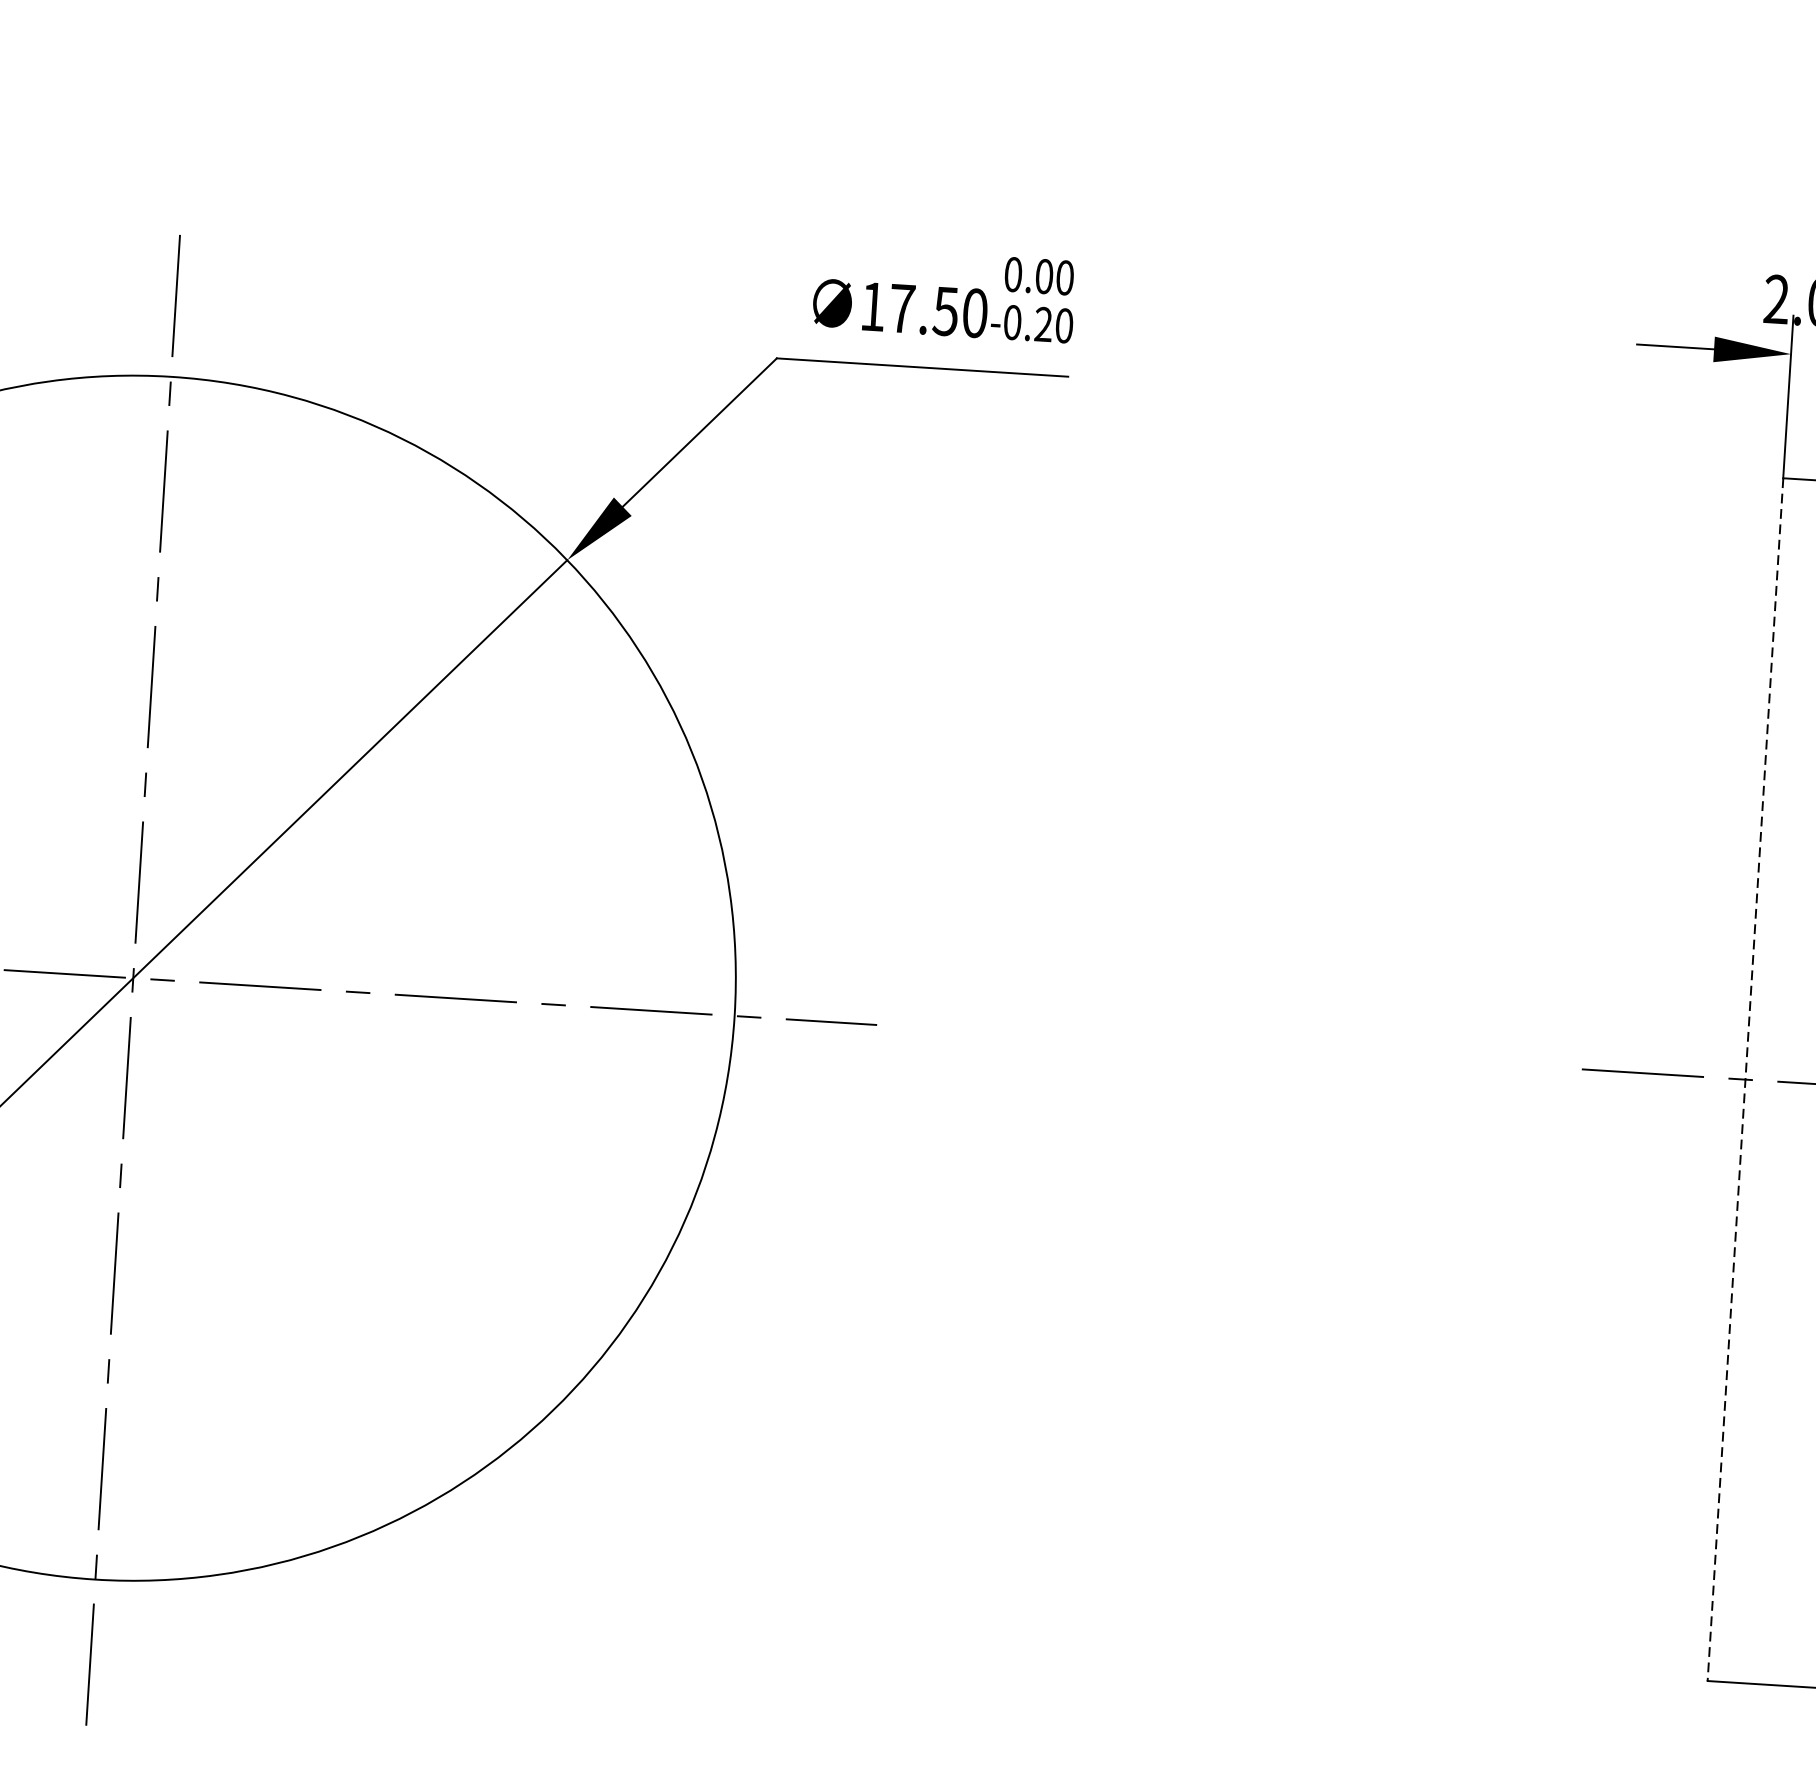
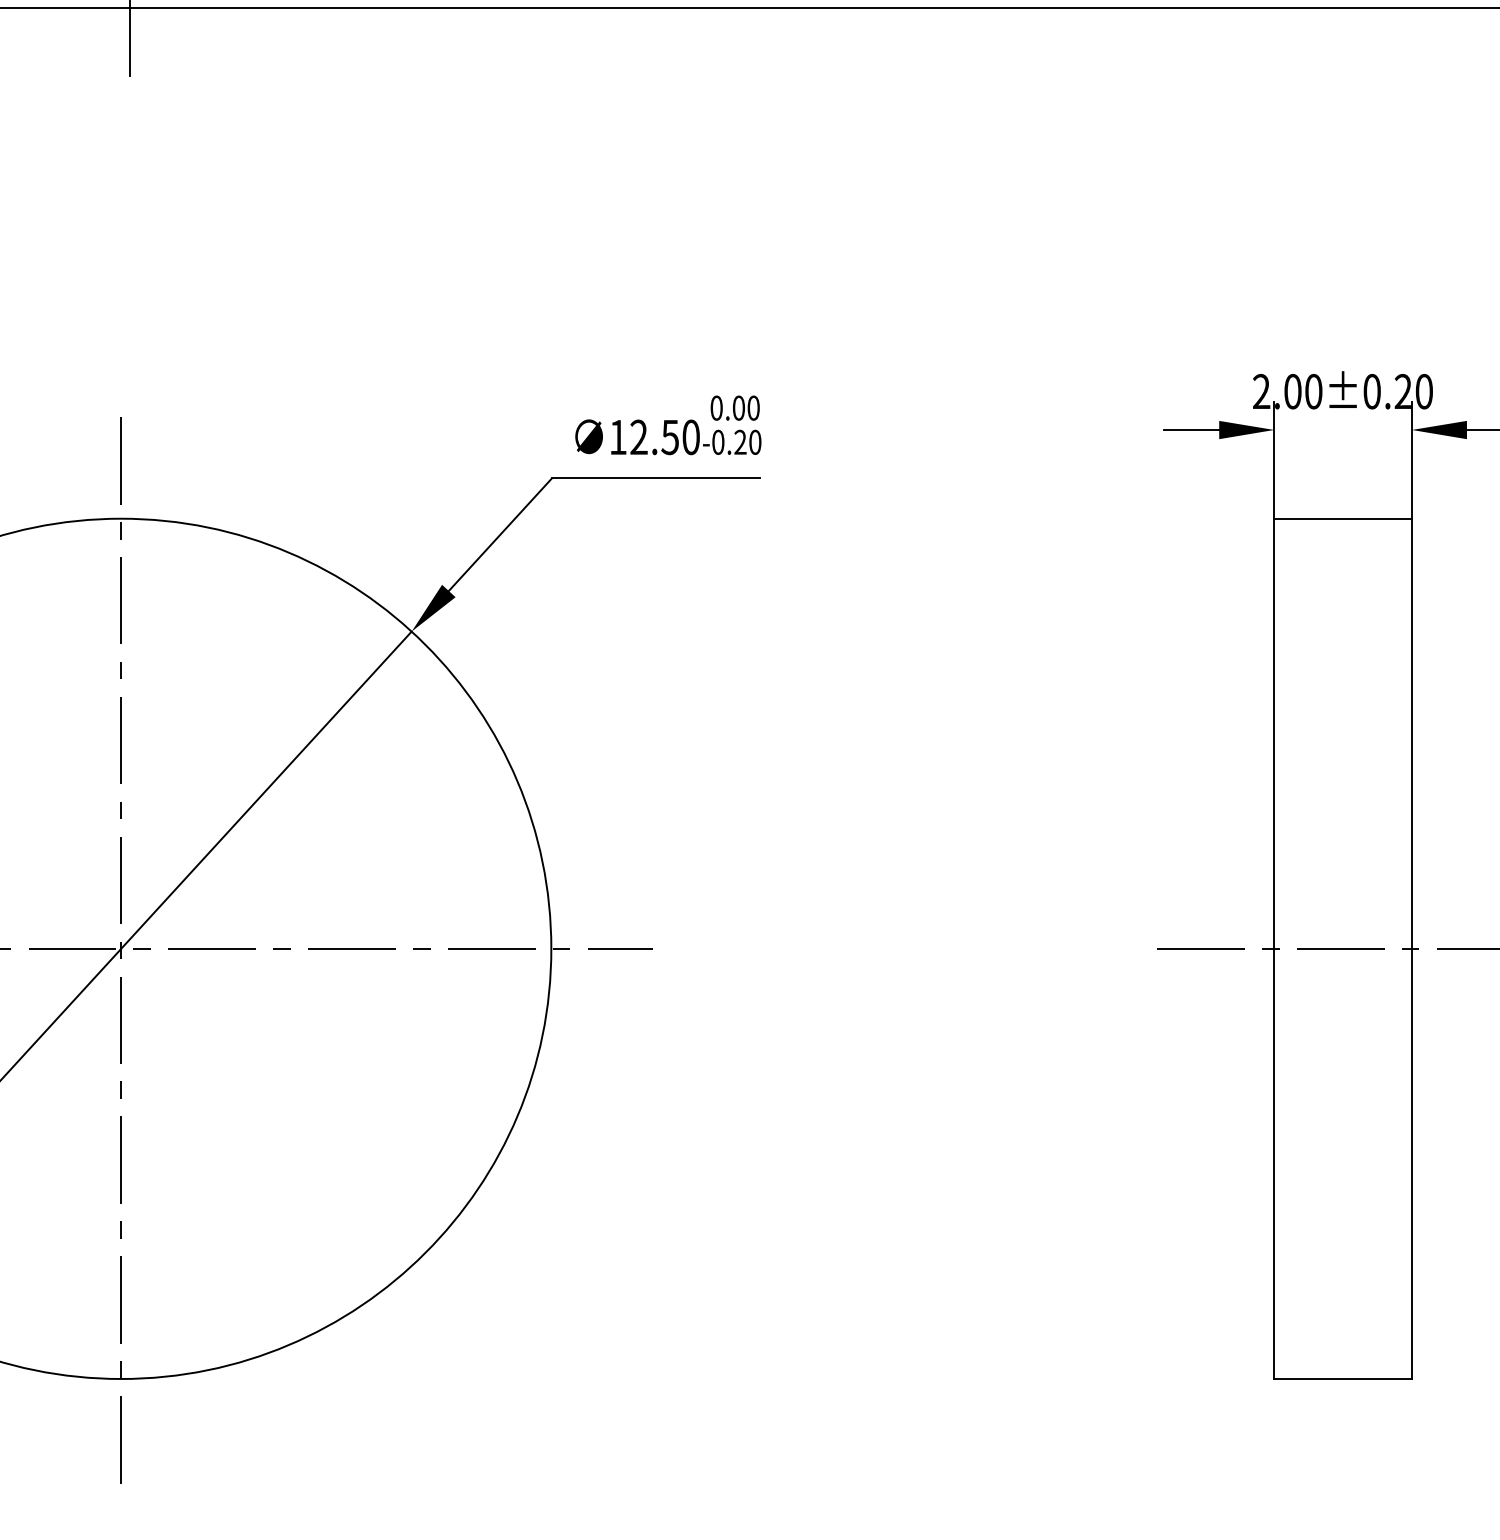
text: (901, 307) -> (638, 436), 17.50 -> 12.50
line: (1745, 1080) -> (1274, 949), dashed -> solid

